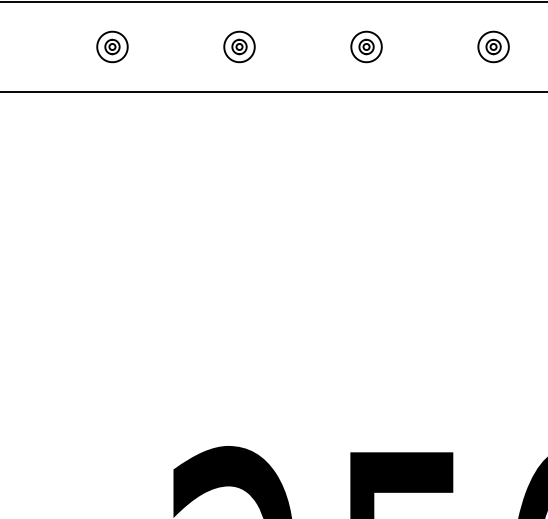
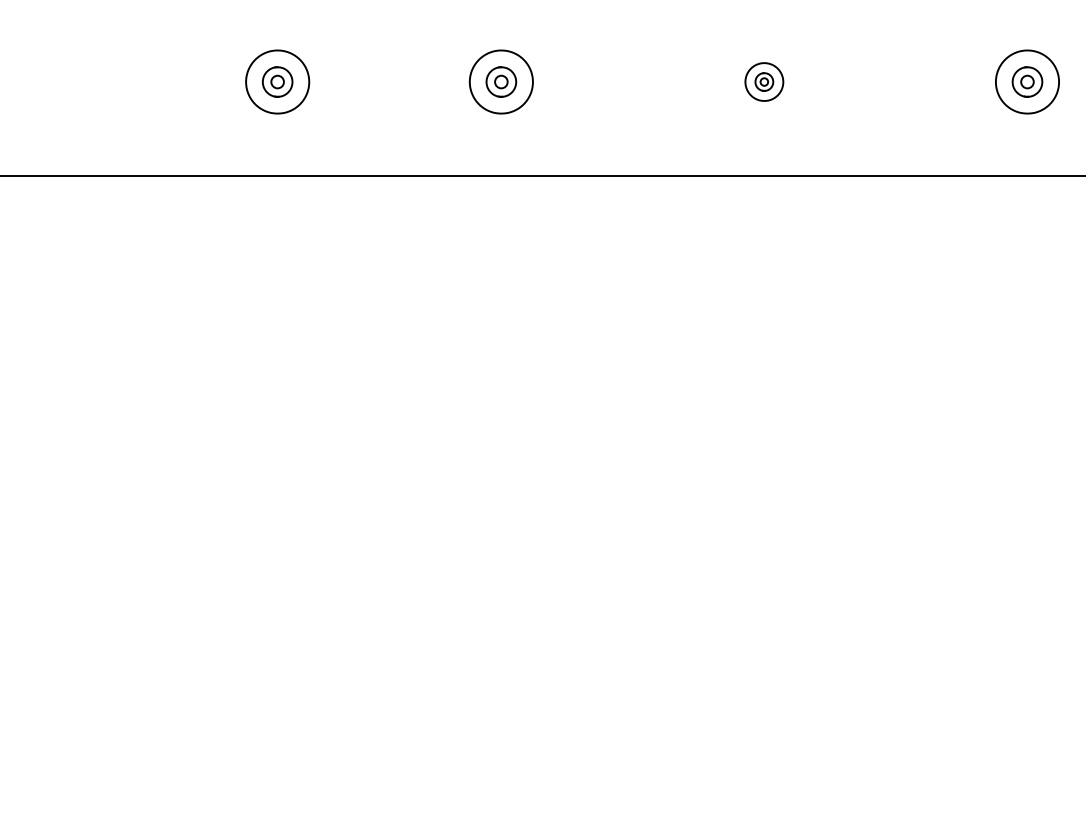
part: (112, 46) -> (277, 81), moved
part: (366, 46) -> (764, 81), size x0.6

